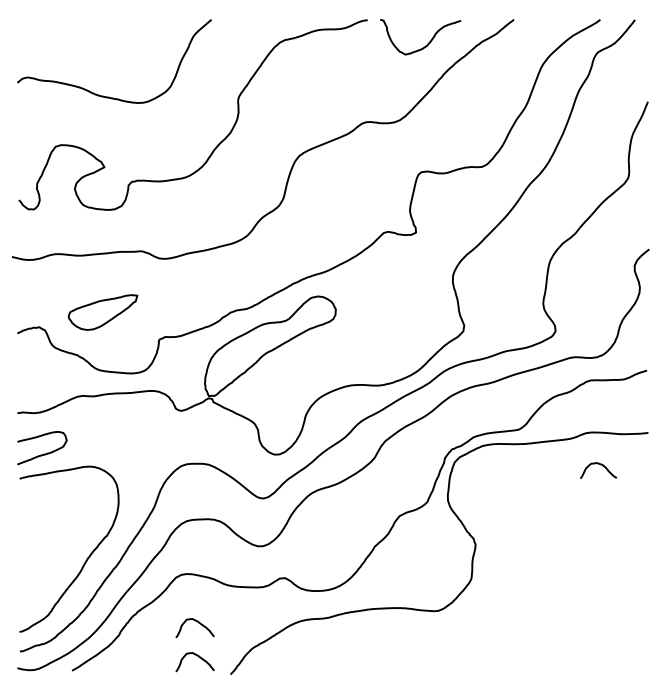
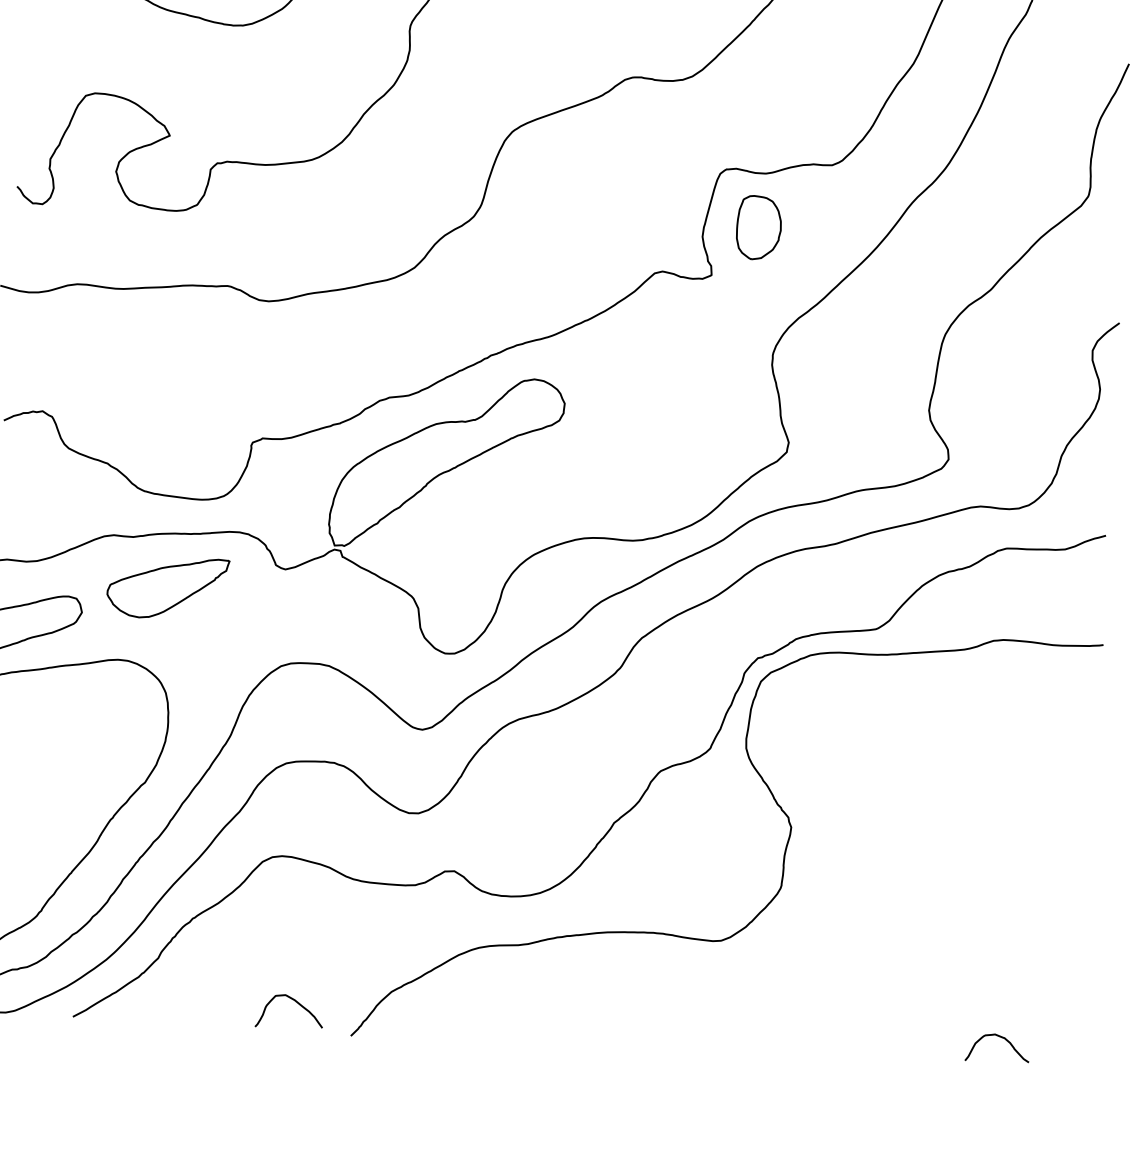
part: (441, 204) -> (758, 227), added
part: (102, 312) -> (166, 587), moved
curve: (600, 465) -> (1001, 1039), moved
curve: (198, 623) -> (298, 943), removed

